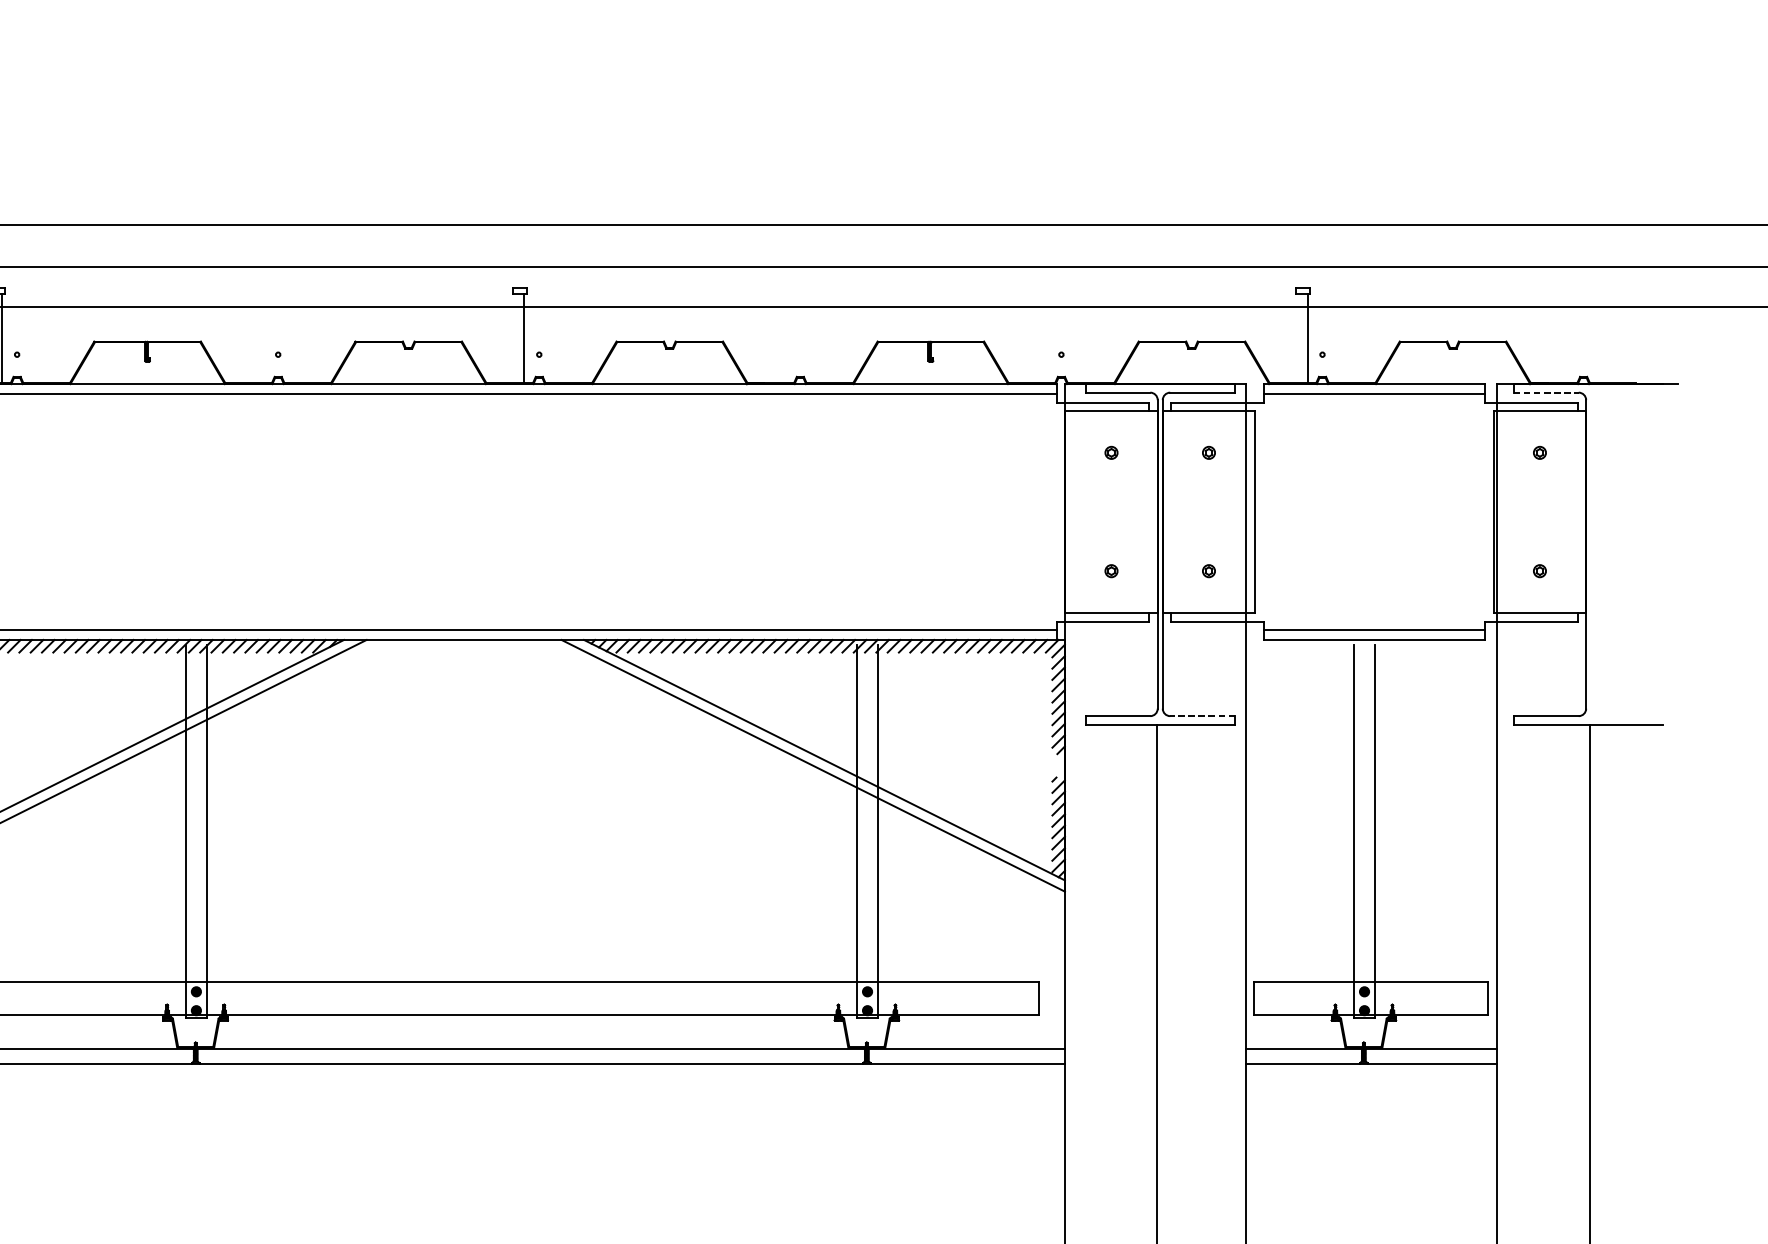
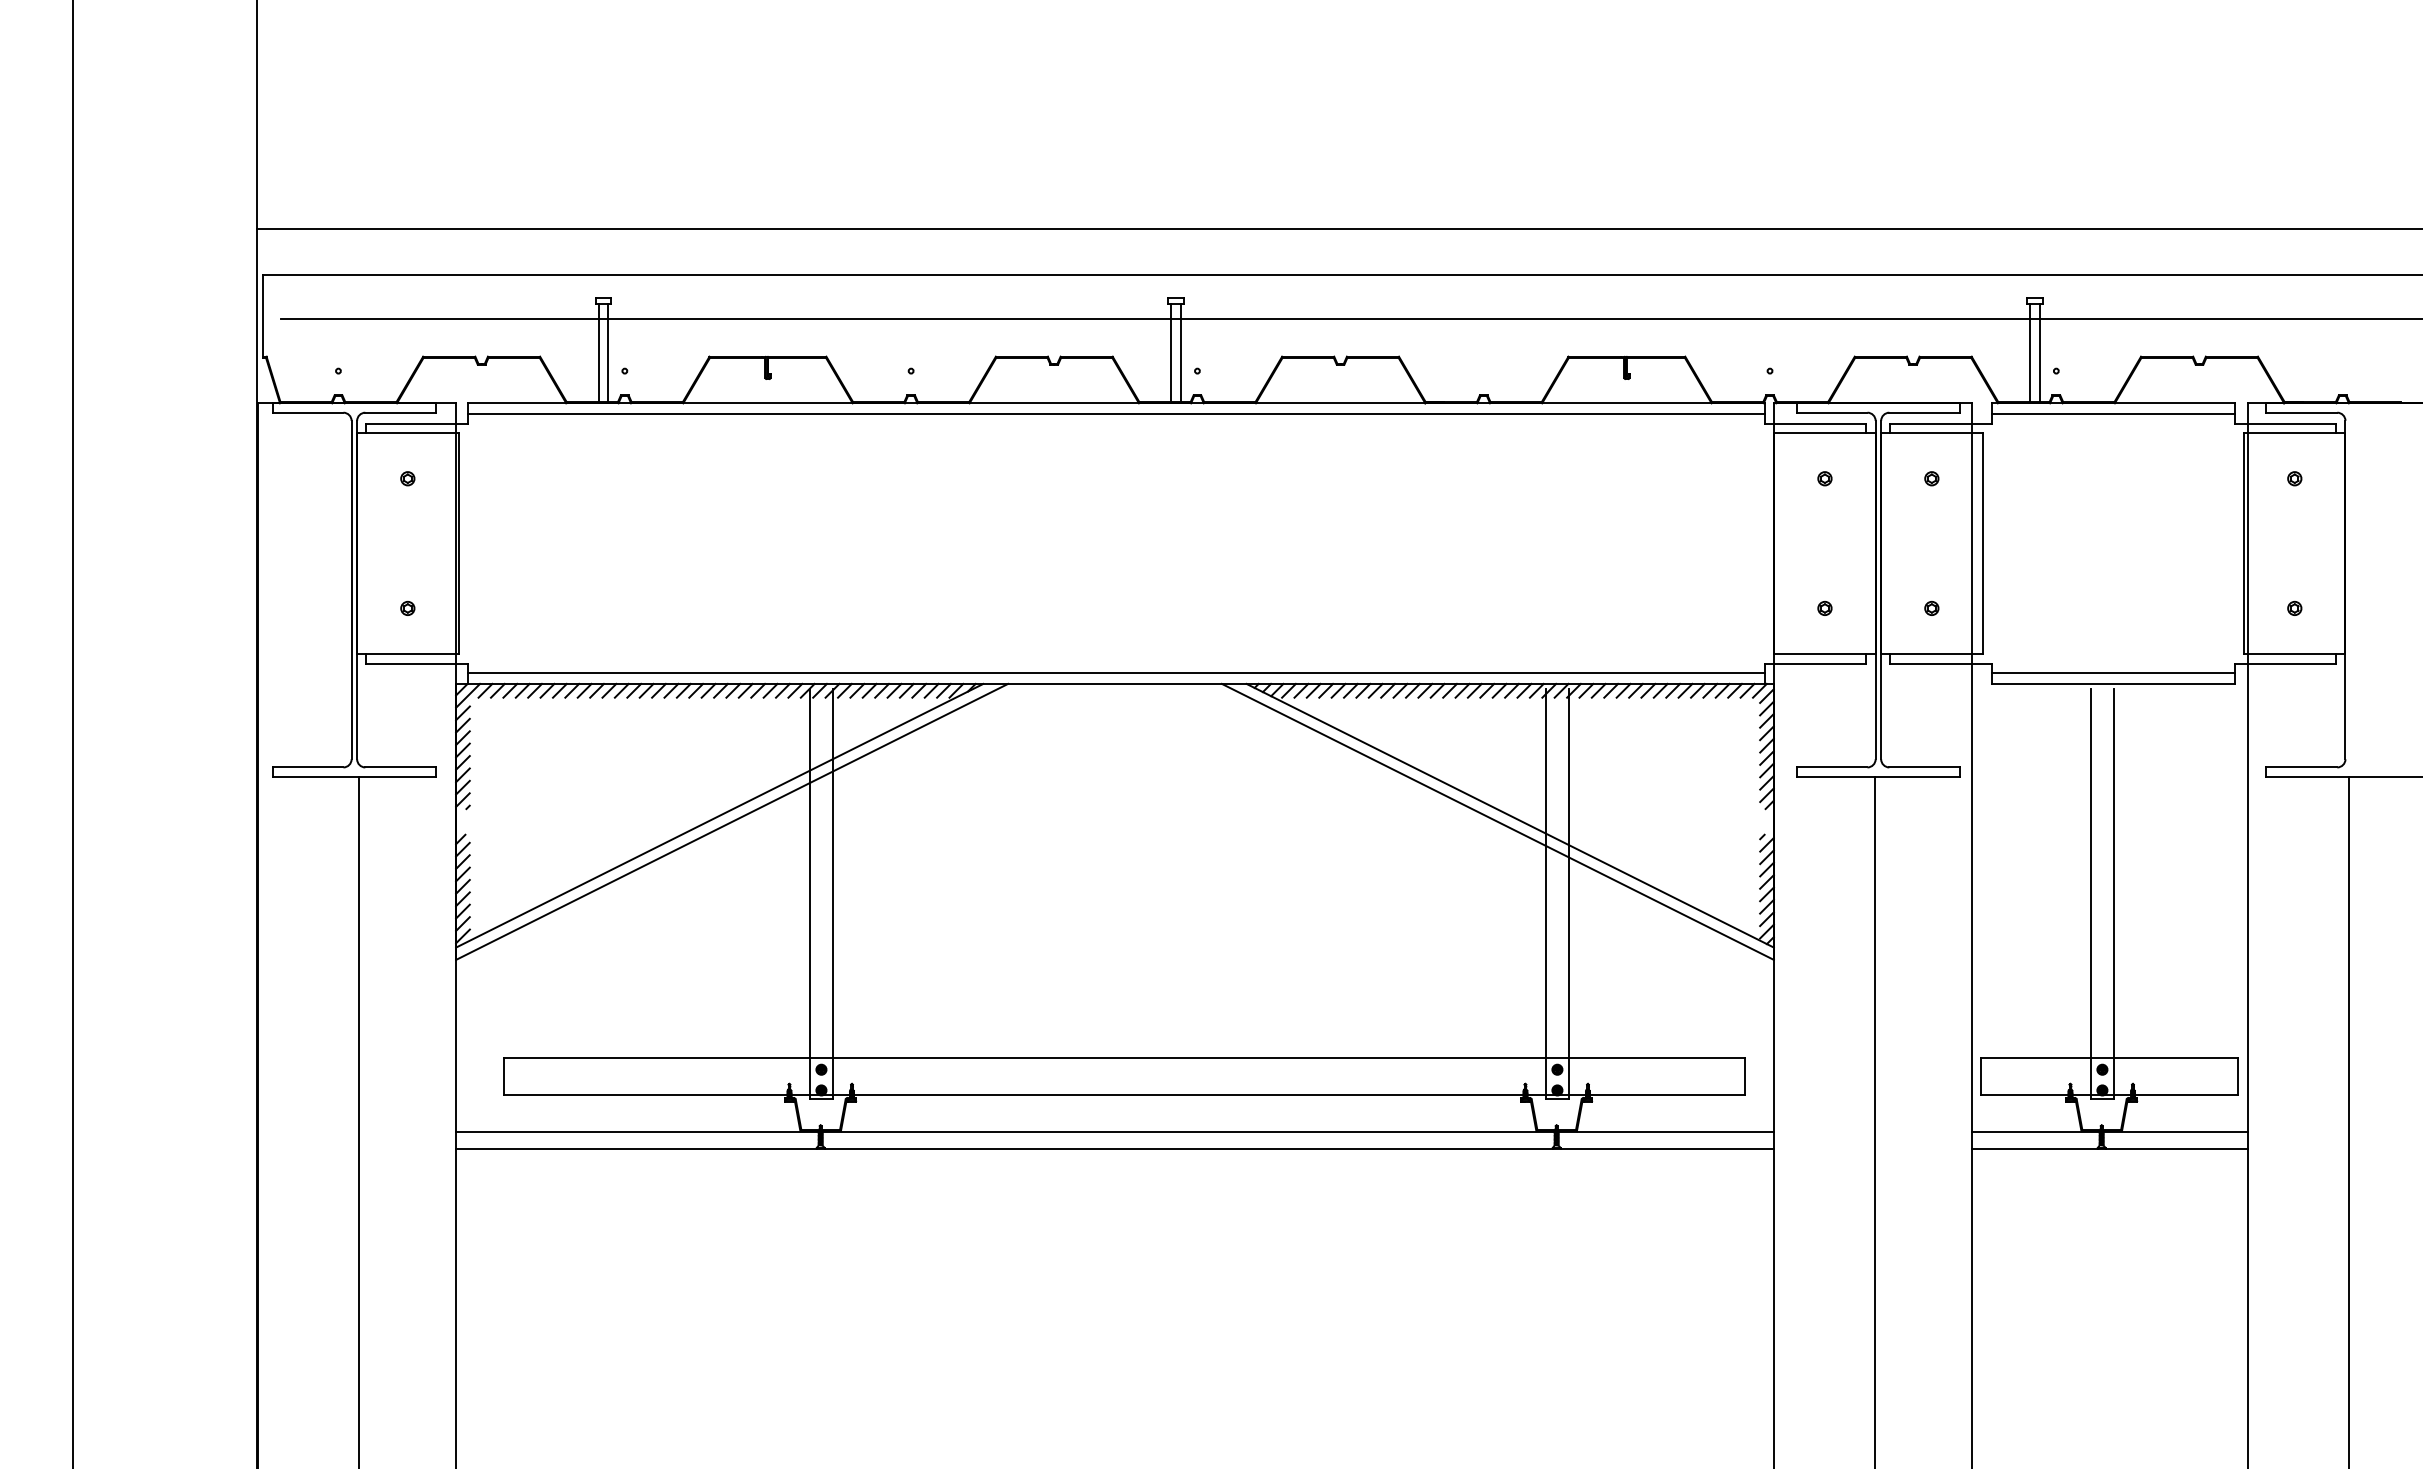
line: (515, 338) -> (1171, 353), added
line: (1298, 338) -> (2030, 353), added
line: (1546, 392) -> (2302, 412), dashed -> solid
line: (1202, 716) -> (1924, 767), dashed -> solid

